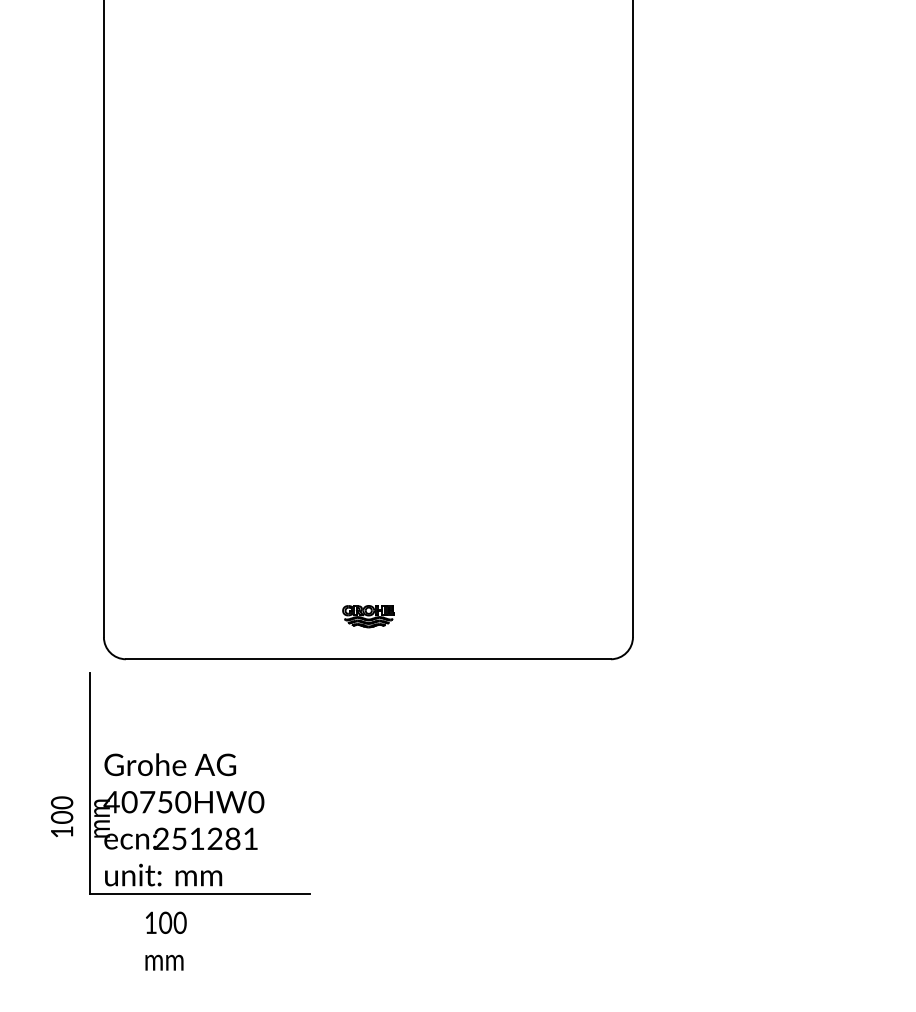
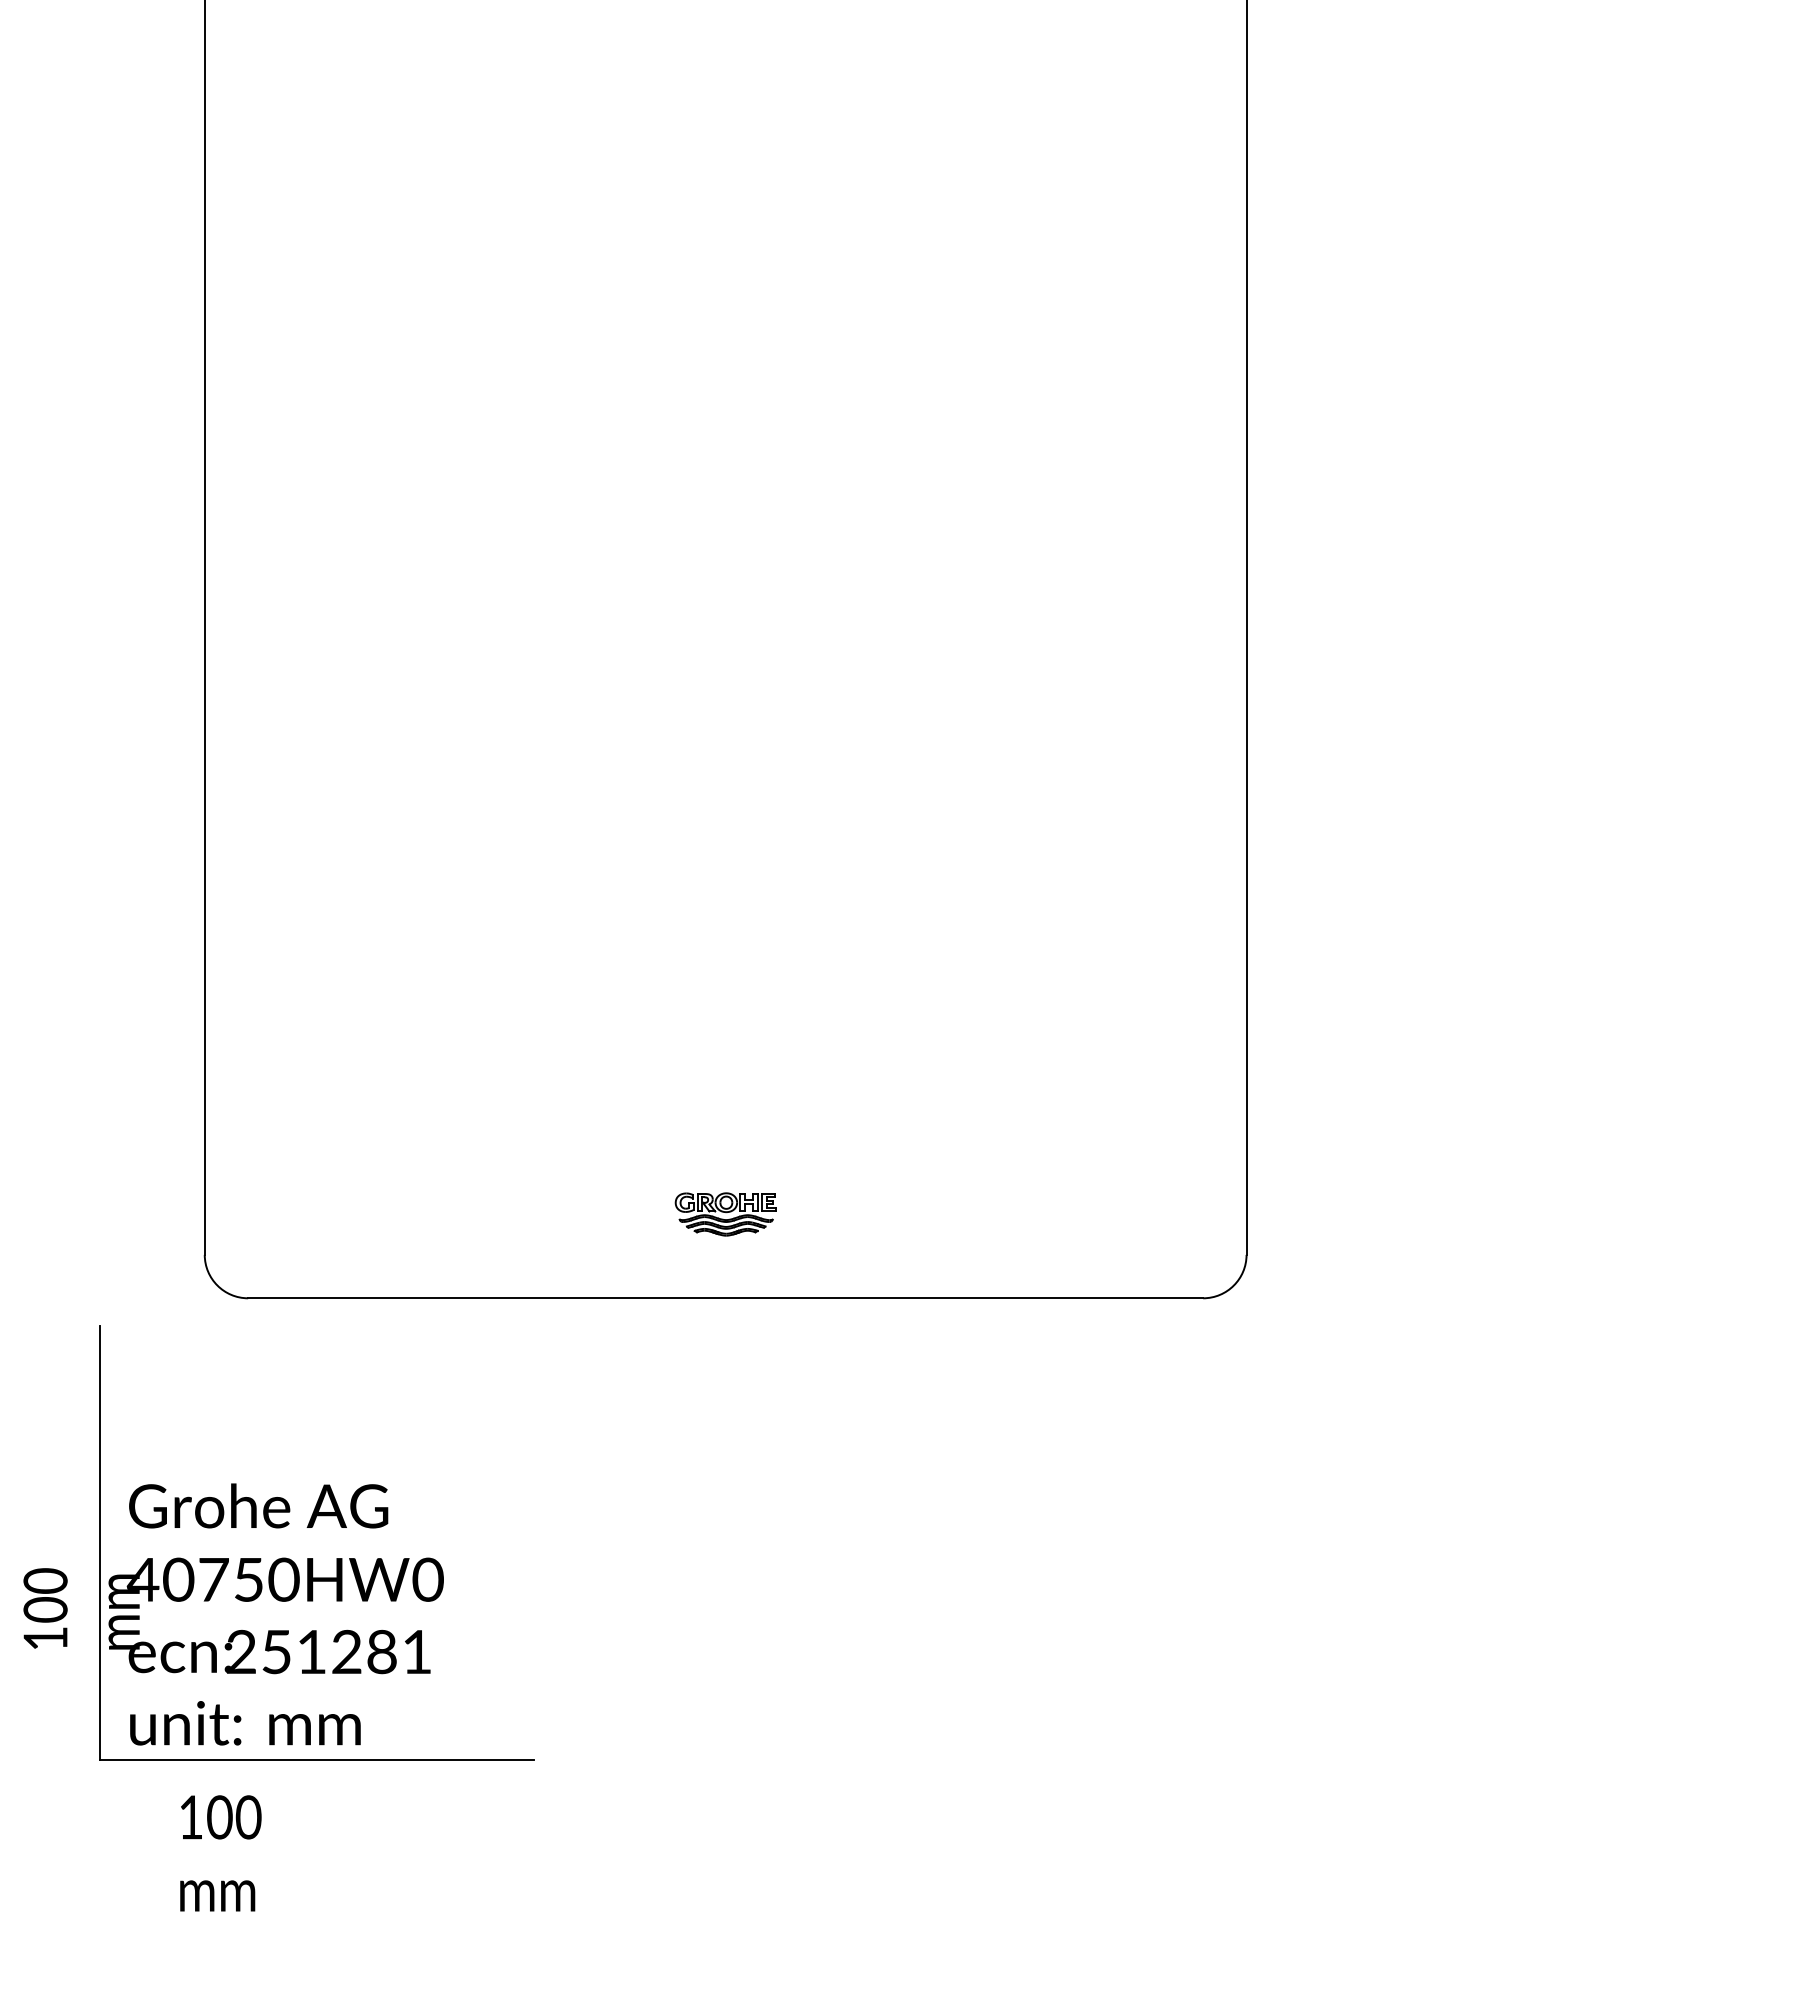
part: (180, 776) -> (278, 1529), moved
text: (165, 940) -> (219, 1852), moved

